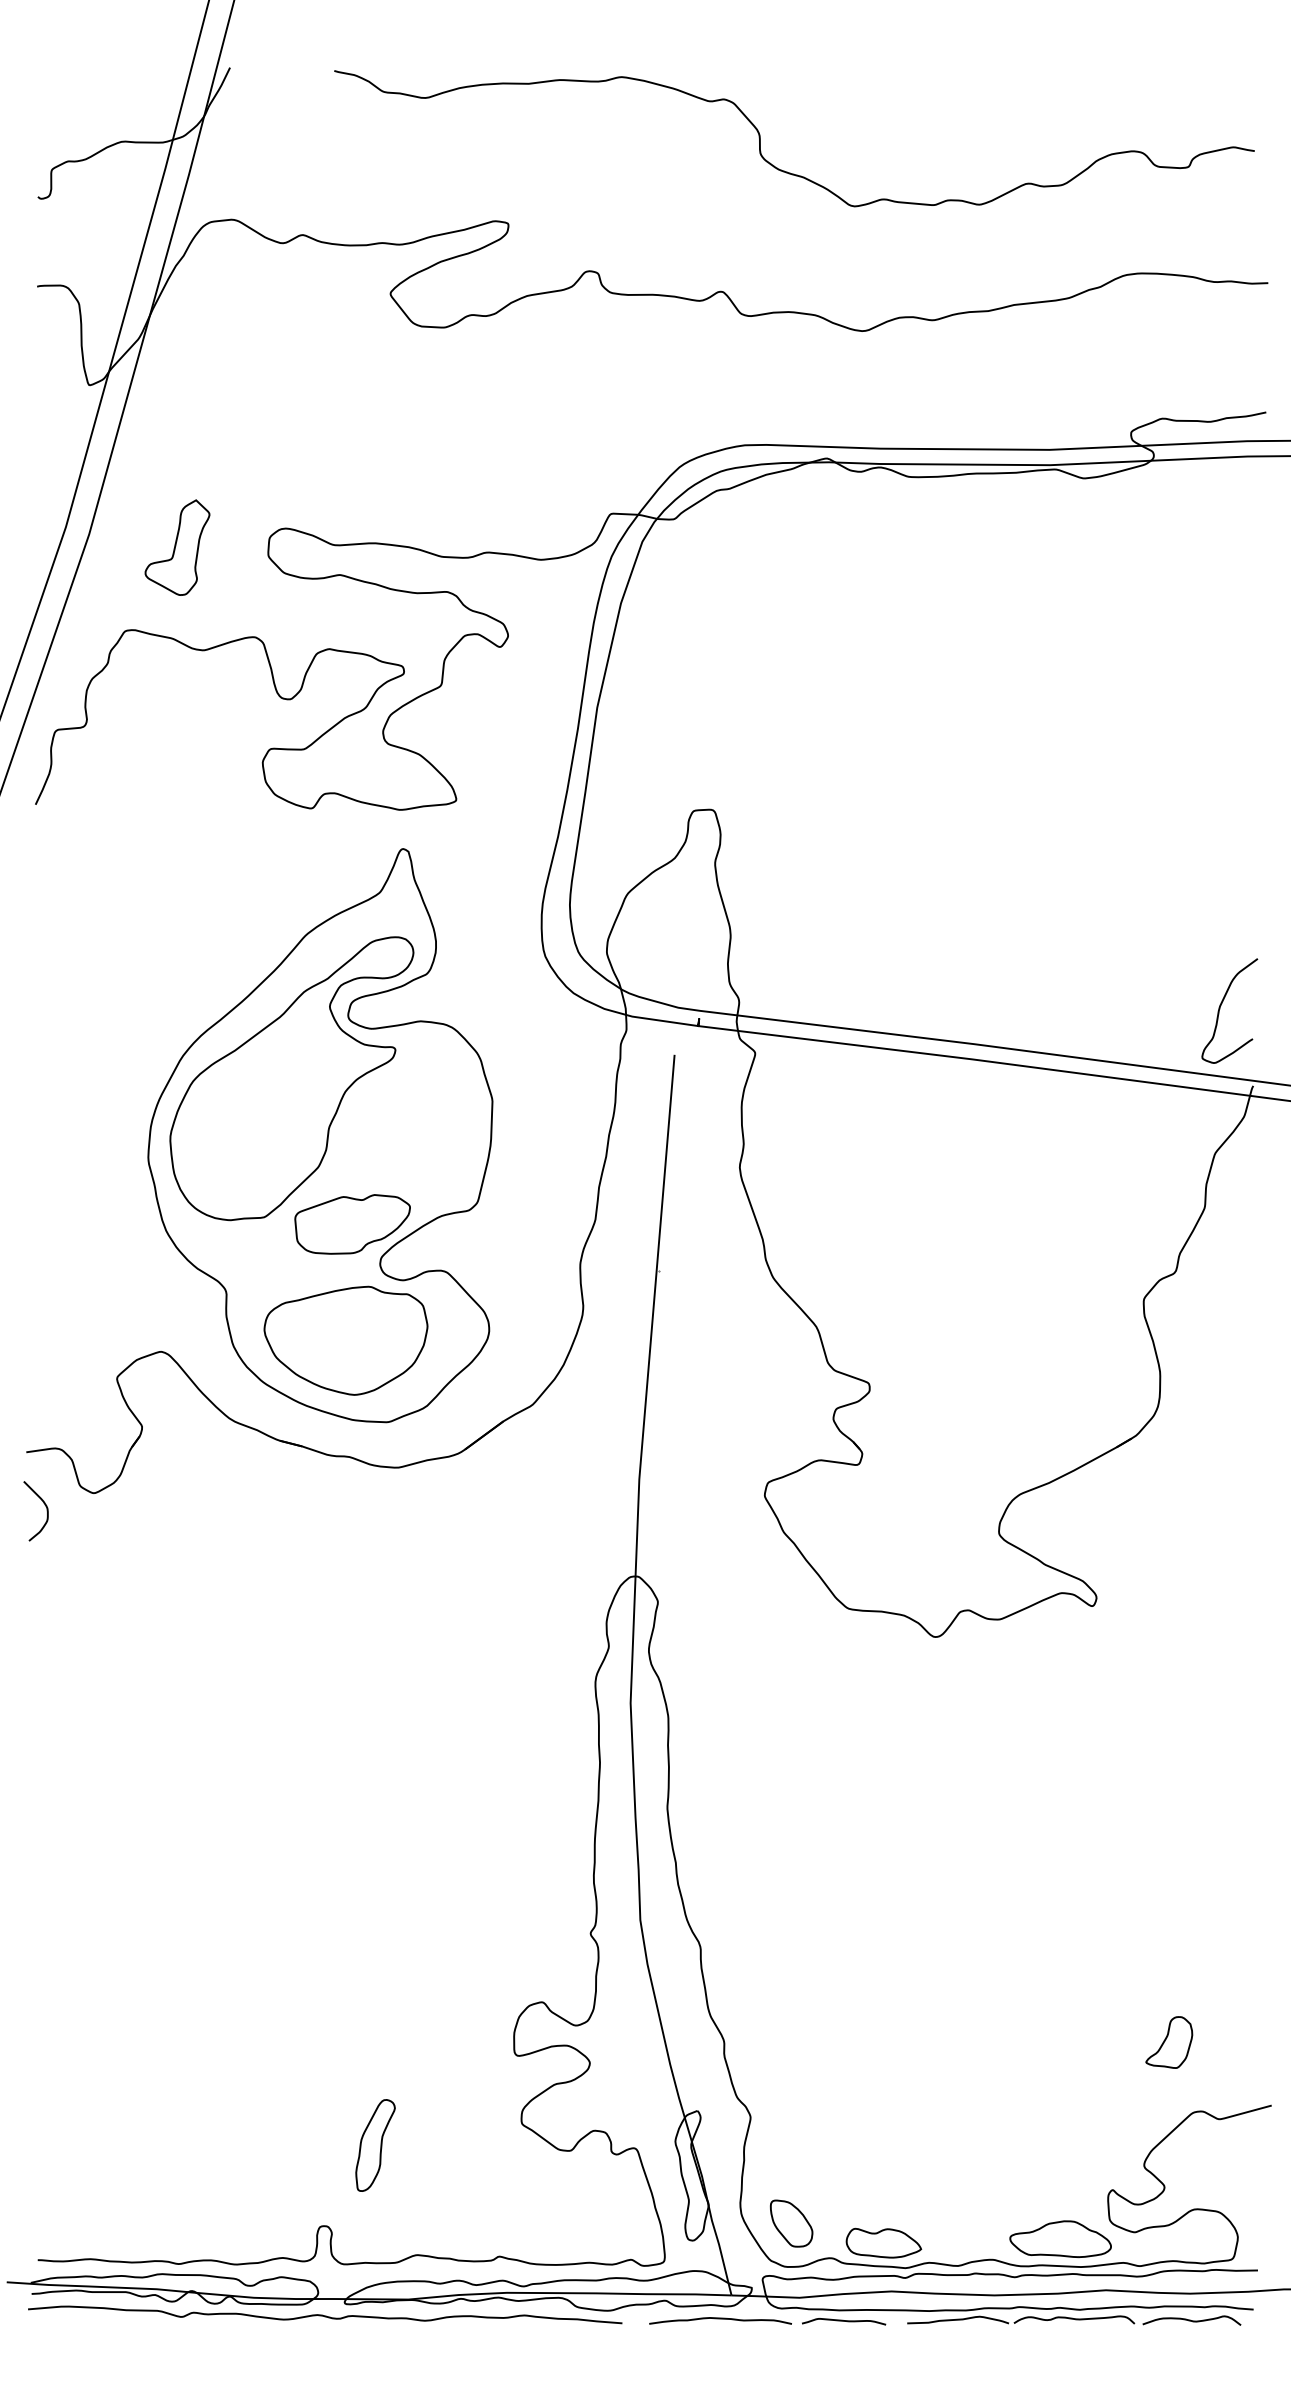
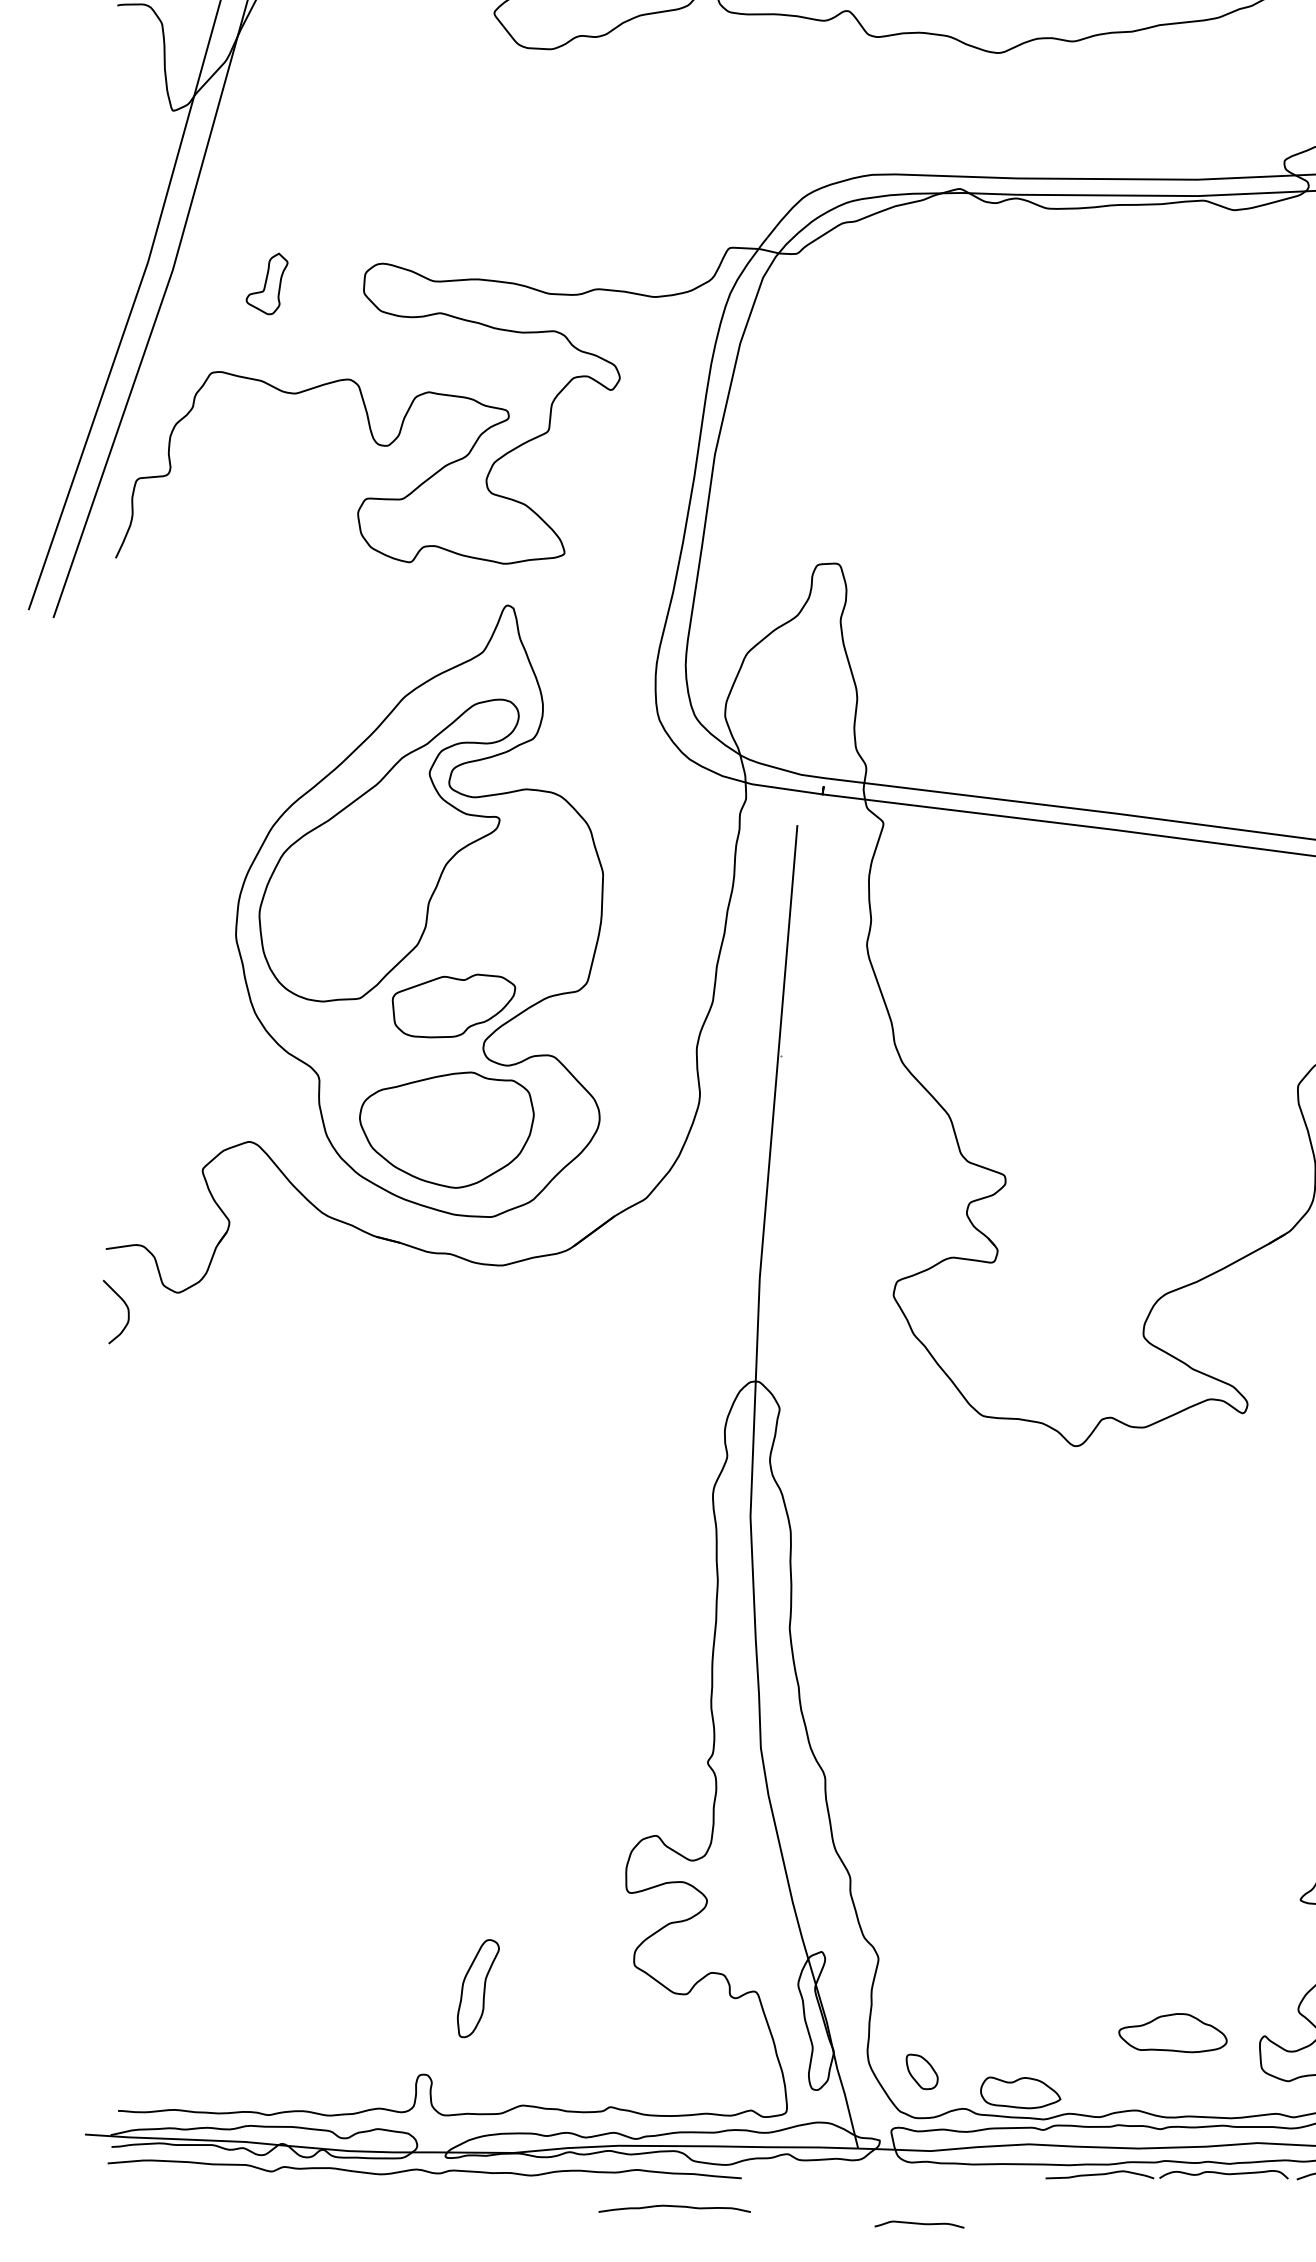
part: (177, 547) -> (267, 283), size x0.6
part: (791, 2223) -> (922, 2071), size x0.7
part: (1060, 2239) -> (1172, 2033), moved
curve: (720, 2319) -> (674, 2207), moved
curve: (844, 2321) -> (919, 2224), moved

